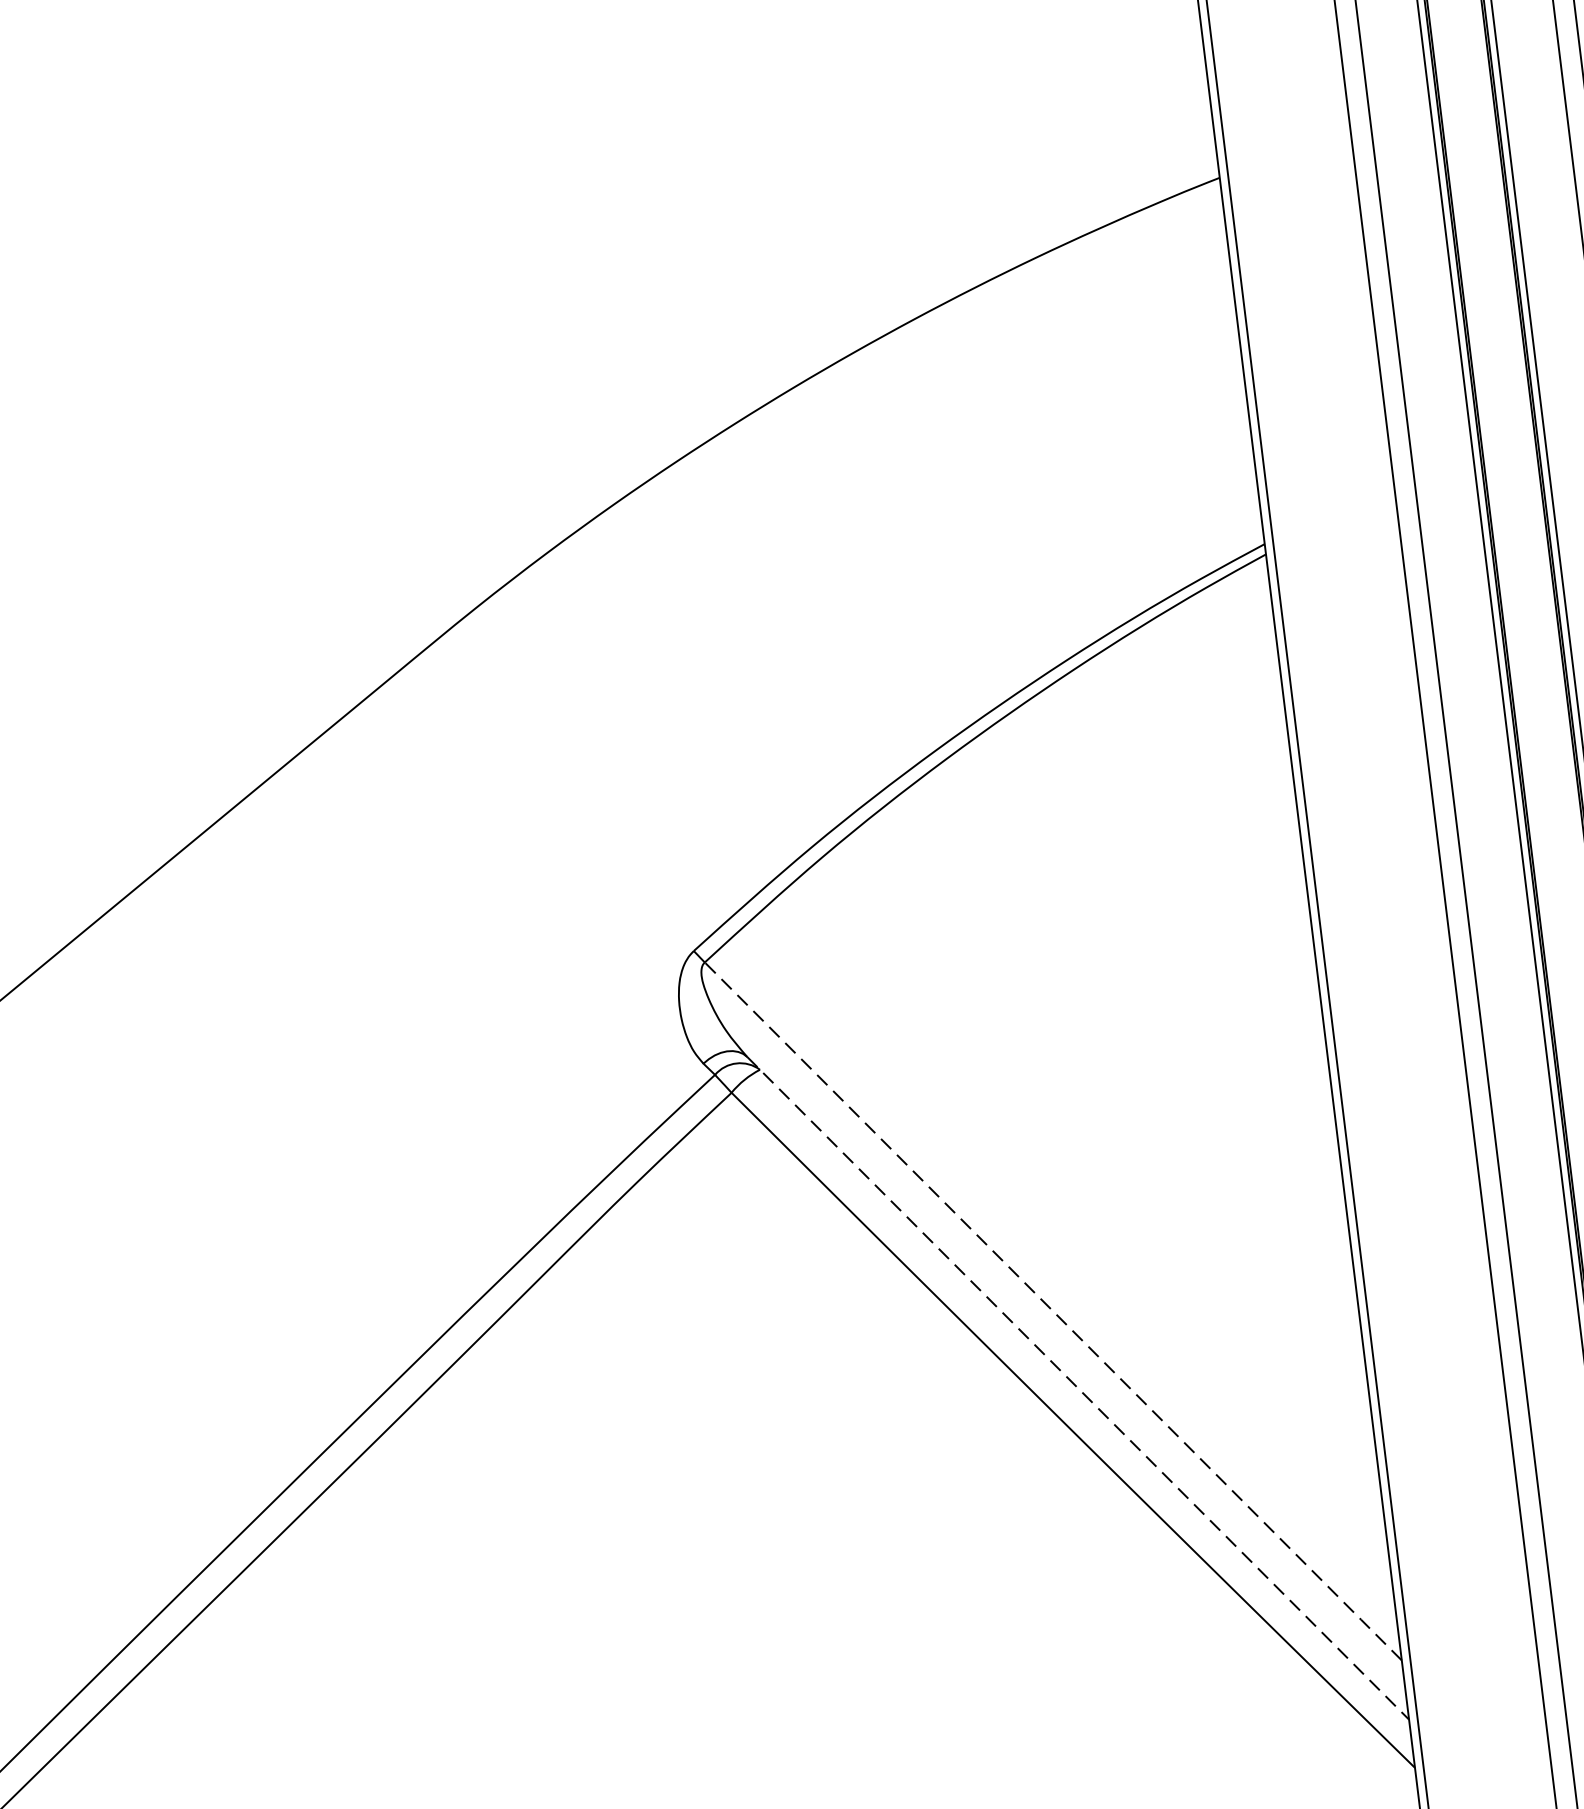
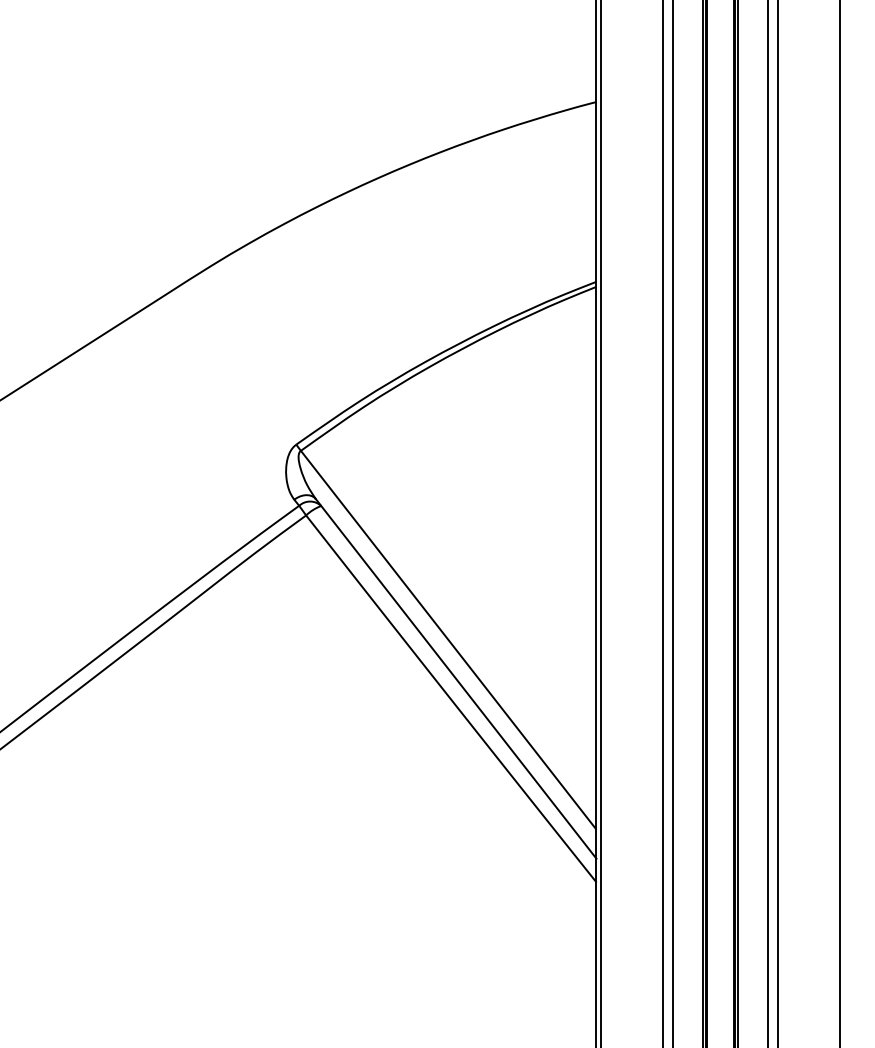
line: (1052, 1311) -> (448, 640), dashed -> solid
line: (1079, 1389) -> (456, 679), dashed -> solid

